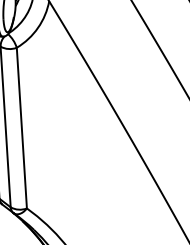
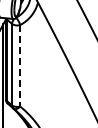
line: (22, 127) -> (20, 65), solid -> dashed

